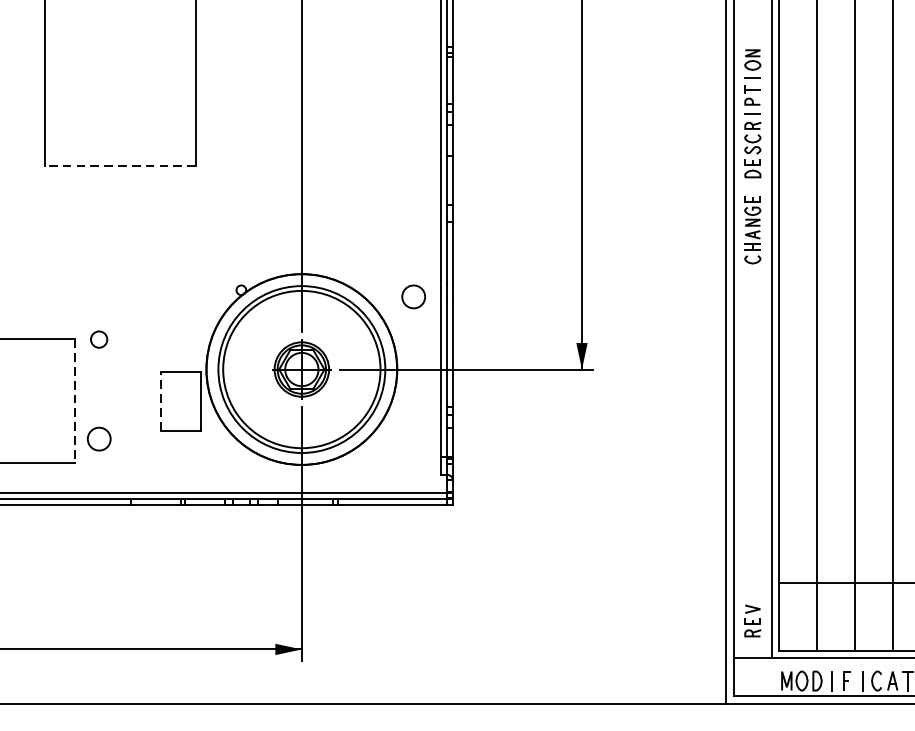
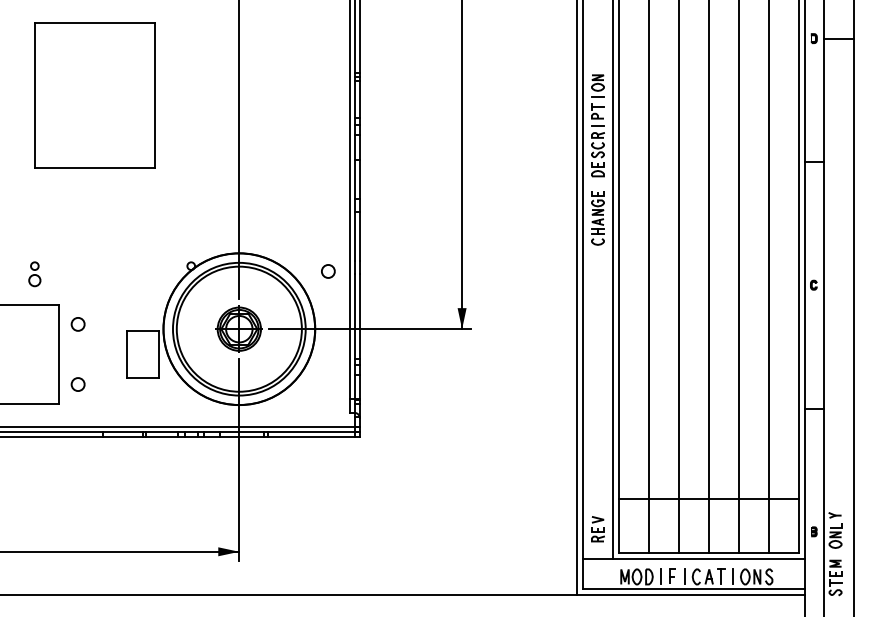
line: (119, 166) -> (94, 167), dashed -> solid
circle: (413, 296) -> (328, 271), size x0.71
part: (44, 300) -> (34, 274), added
circle: (98, 339) -> (77, 324), moved
line: (161, 400) -> (127, 353), dashed -> solid
line: (74, 401) -> (58, 354), dashed -> solid
circle: (98, 439) -> (77, 384), size x0.71

